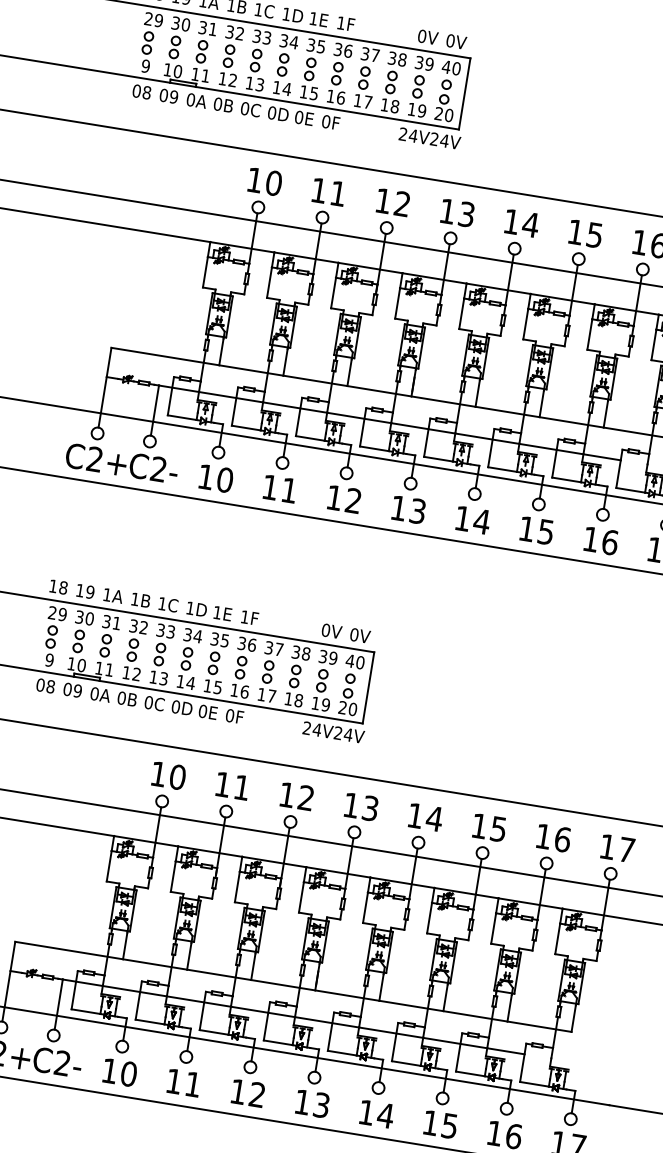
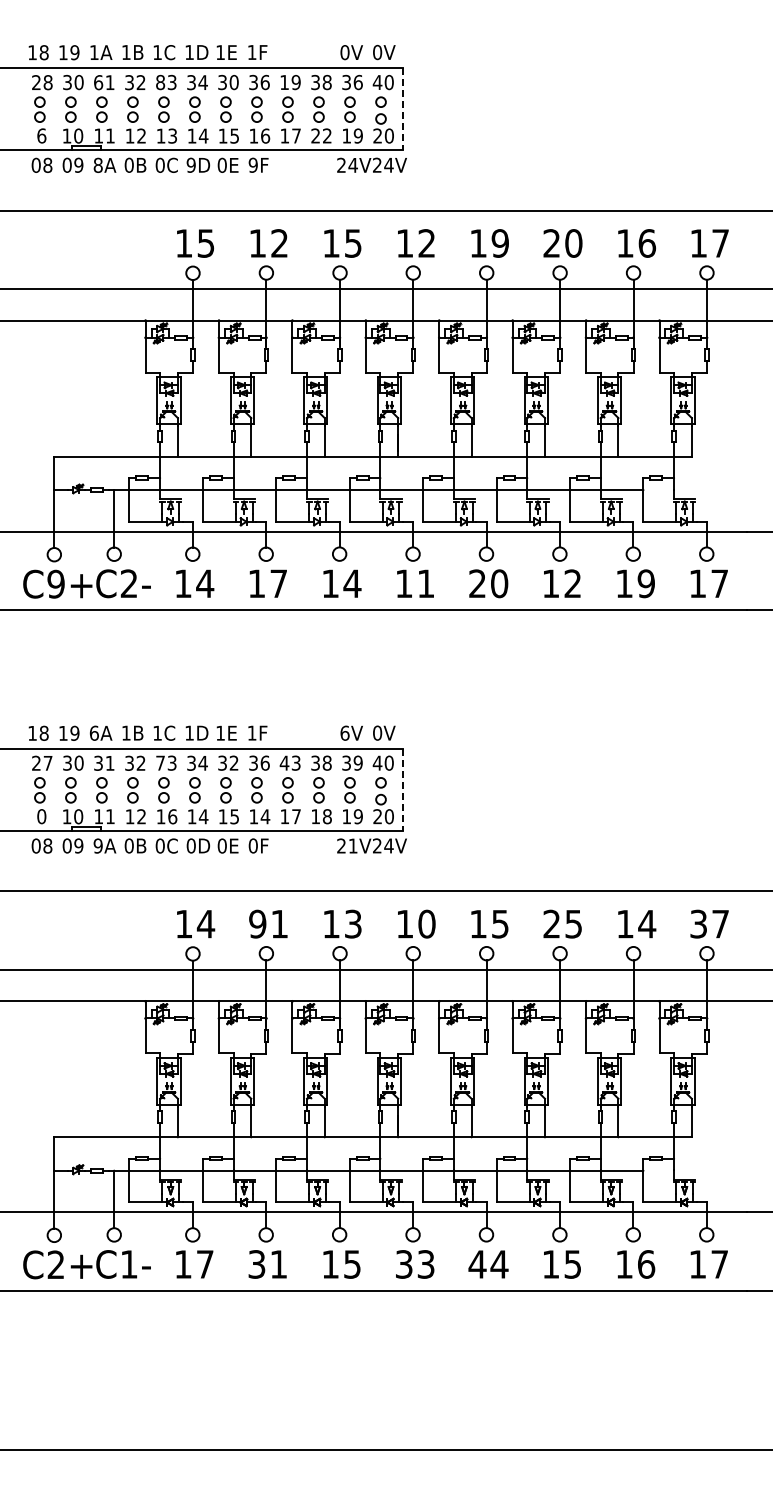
text: (158, 20) -> (47, 82), 29 -> 28
text: (202, 27) -> (98, 82), 31 -> 61
text: (256, 36) -> (160, 82), 33 -> 83
text: (320, 46) -> (233, 82), 35 -> 30
text: (370, 54) -> (290, 82), 37 -> 19
text: (428, 64) -> (357, 82), 39 -> 36
text: (145, 65) -> (41, 135), 9 -> 6
line: (464, 94) -> (402, 109), solid -> dashed
text: (190, 99) -> (97, 165), 0A -> 8A
text: (389, 105) -> (321, 135), 18 -> 22
text: (271, 113) -> (190, 165), 0D -> 9D
text: (325, 121) -> (252, 165), 0F -> 9F
text: (273, 183) -> (205, 243), 10 -> 15
text: (338, 193) -> (279, 243), 11 -> 12
text: (402, 204) -> (353, 243), 12 -> 15
text: (466, 214) -> (426, 243), 13 -> 12
text: (530, 224) -> (500, 243), 14 -> 19
text: (585, 233) -> (562, 243), 15 -> 20
text: (94, 459) -> (55, 584), C2+ -> C9+
text: (225, 479) -> (205, 583), 10 -> 14
text: (289, 490) -> (278, 583), 11 -> 17
text: (353, 500) -> (352, 583), 12 -> 14
text: (417, 511) -> (425, 583), 13 -> 11
text: (472, 519) -> (488, 583), 14 -> 20
text: (545, 531) -> (572, 583), 15 -> 12
text: (610, 542) -> (646, 583), 16 -> 19
text: (106, 594) -> (93, 732), 1A -> 6A
text: (62, 613) -> (47, 762), 29 -> 27
text: (160, 629) -> (160, 762), 33 -> 73
text: (325, 629) -> (344, 732), 0V -> 6V
text: (224, 640) -> (233, 762), 35 -> 32
text: (273, 648) -> (289, 762), 37 -> 43
text: (49, 660) -> (41, 816), 9 -> 0
text: (163, 678) -> (172, 816), 13 -> 16
line: (368, 687) -> (402, 789), solid -> dashed
text: (244, 691) -> (265, 816), 16 -> 14
text: (94, 693) -> (97, 845), 0A -> 9A
text: (316, 729) -> (352, 845), 24V -> 21V
text: (177, 776) -> (205, 923), 10 -> 14
text: (222, 783) -> (257, 923), 11 -> 91
text: (306, 798) -> (353, 924), 12 -> 13
text: (370, 807) -> (426, 923), 13 -> 10
text: (434, 819) -> (500, 924), 14 -> 15
text: (479, 825) -> (551, 923), 15 -> 25
text: (563, 839) -> (647, 923), 16 -> 14
text: (607, 846) -> (698, 923), 17 -> 37
text: (61, 1063) -> (128, 1264), C2- -> C1-
text: (128, 1074) -> (204, 1264), 10 -> 17
text: (173, 1081) -> (256, 1264), 11 -> 31
text: (257, 1094) -> (352, 1264), 12 -> 15
text: (302, 1102) -> (404, 1264), 13 -> 33
text: (366, 1112) -> (477, 1264), 14 -> 44

